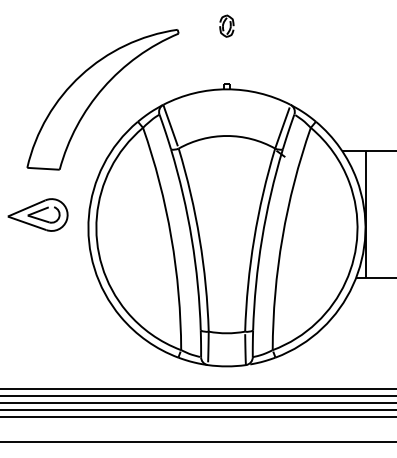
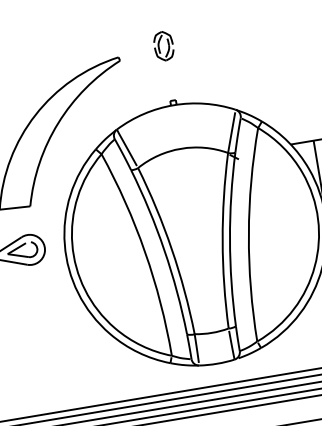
part: (226, 26) -> (163, 46), size x1.43

